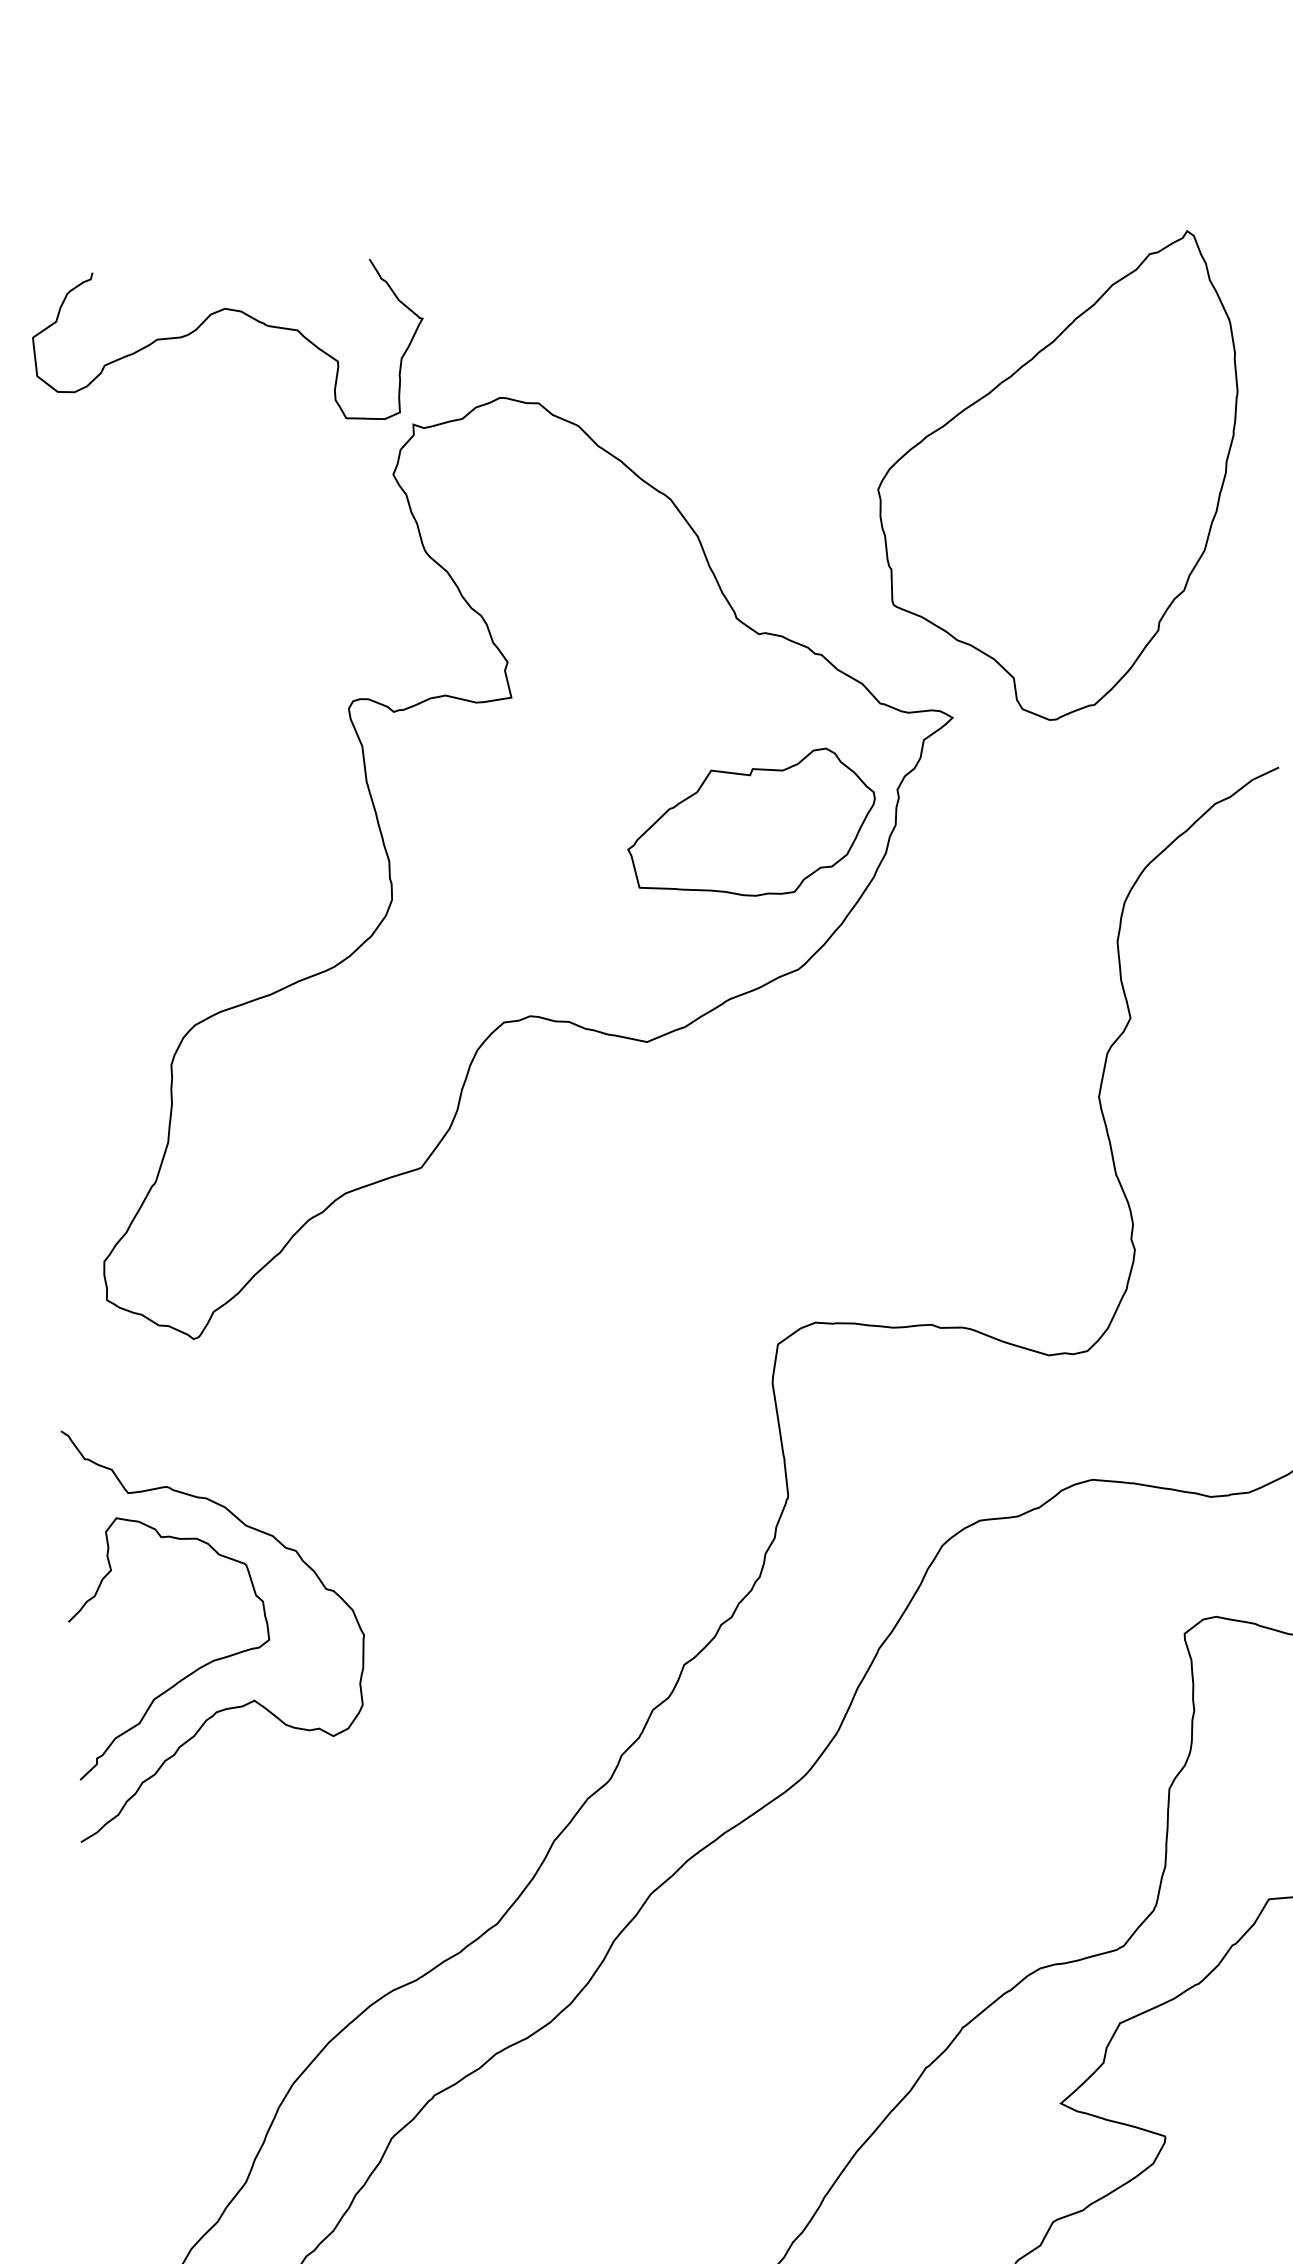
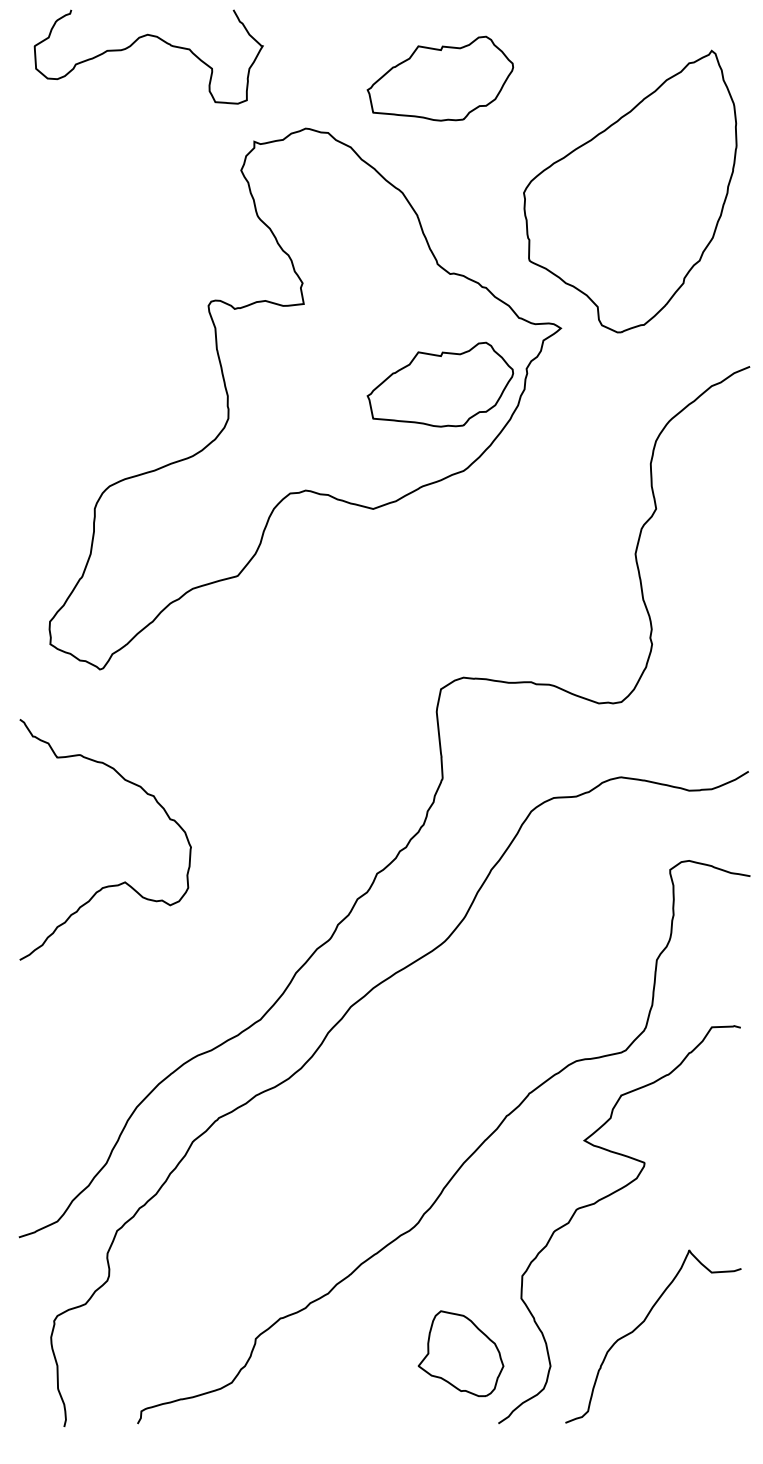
part: (726, 300) -> (440, 78), added
curve: (204, 323) -> (135, 42), moved
curve: (185, 1675) -> (85, 865), removed

